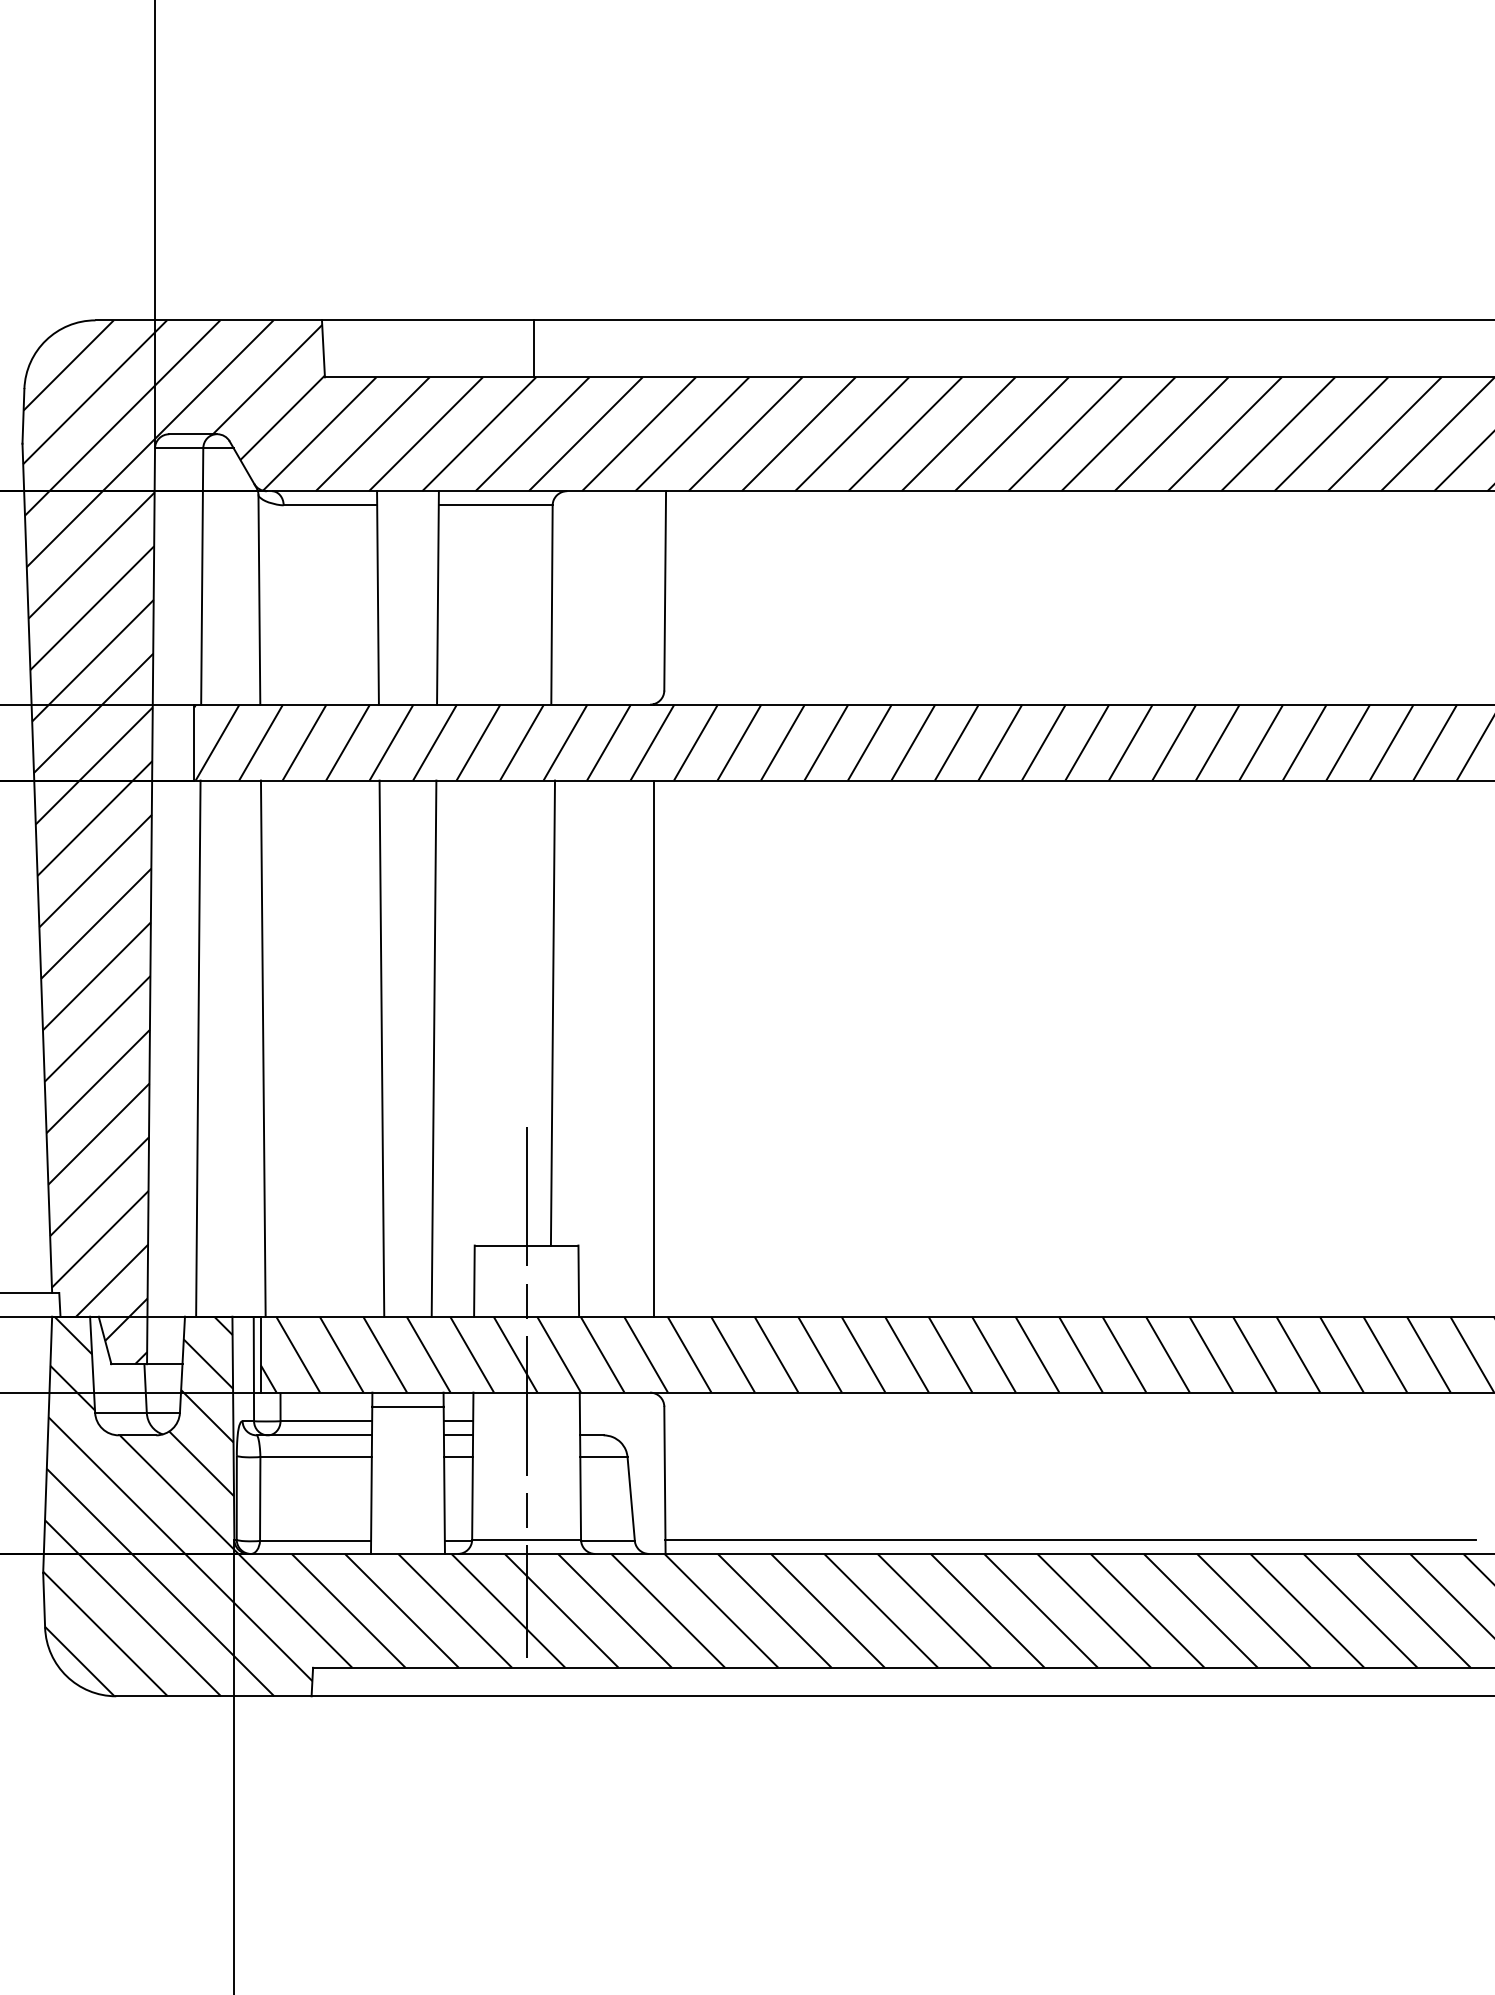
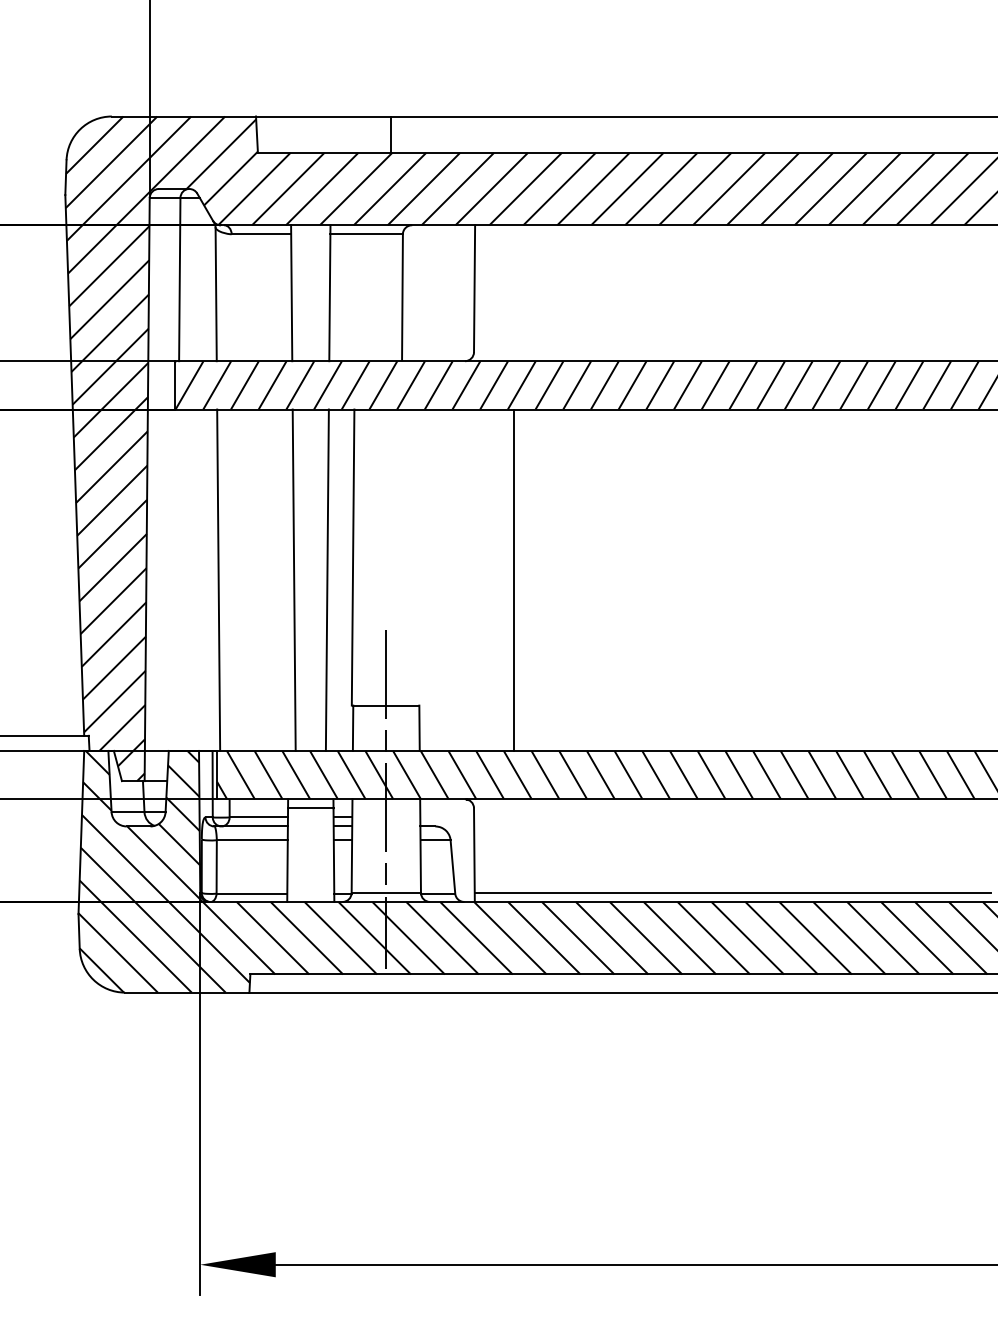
line: (552, 1012) -> (352, 557), moved
line: (197, 1047) -> (176, 579), removed
line: (654, 1047) -> (514, 579), moved

